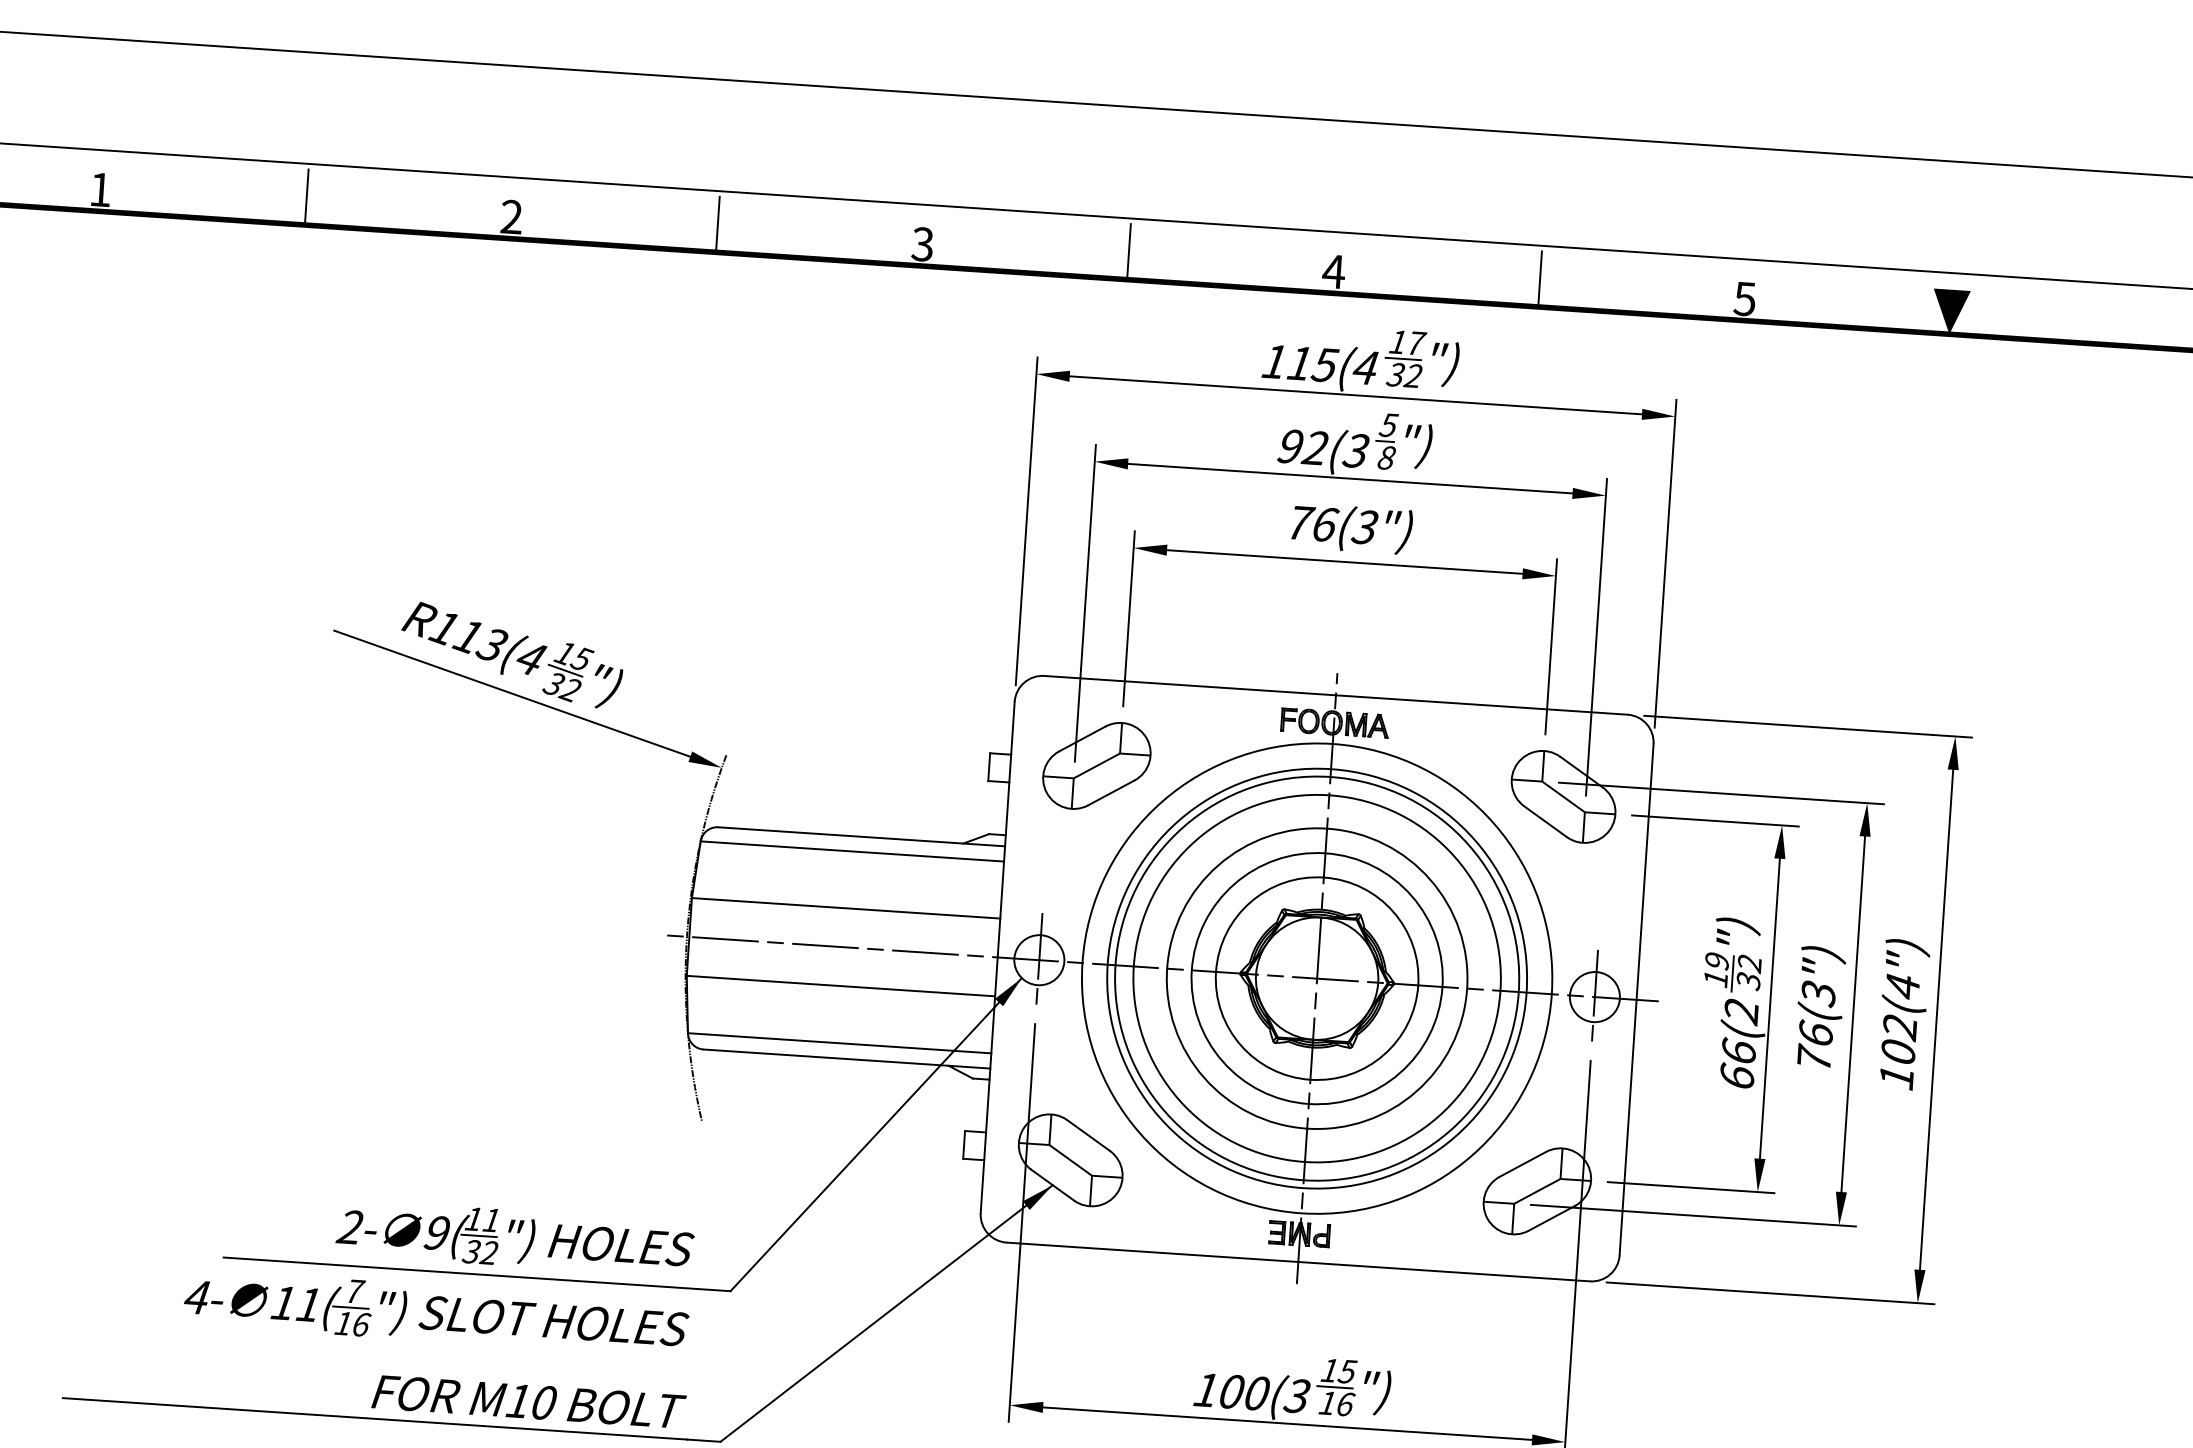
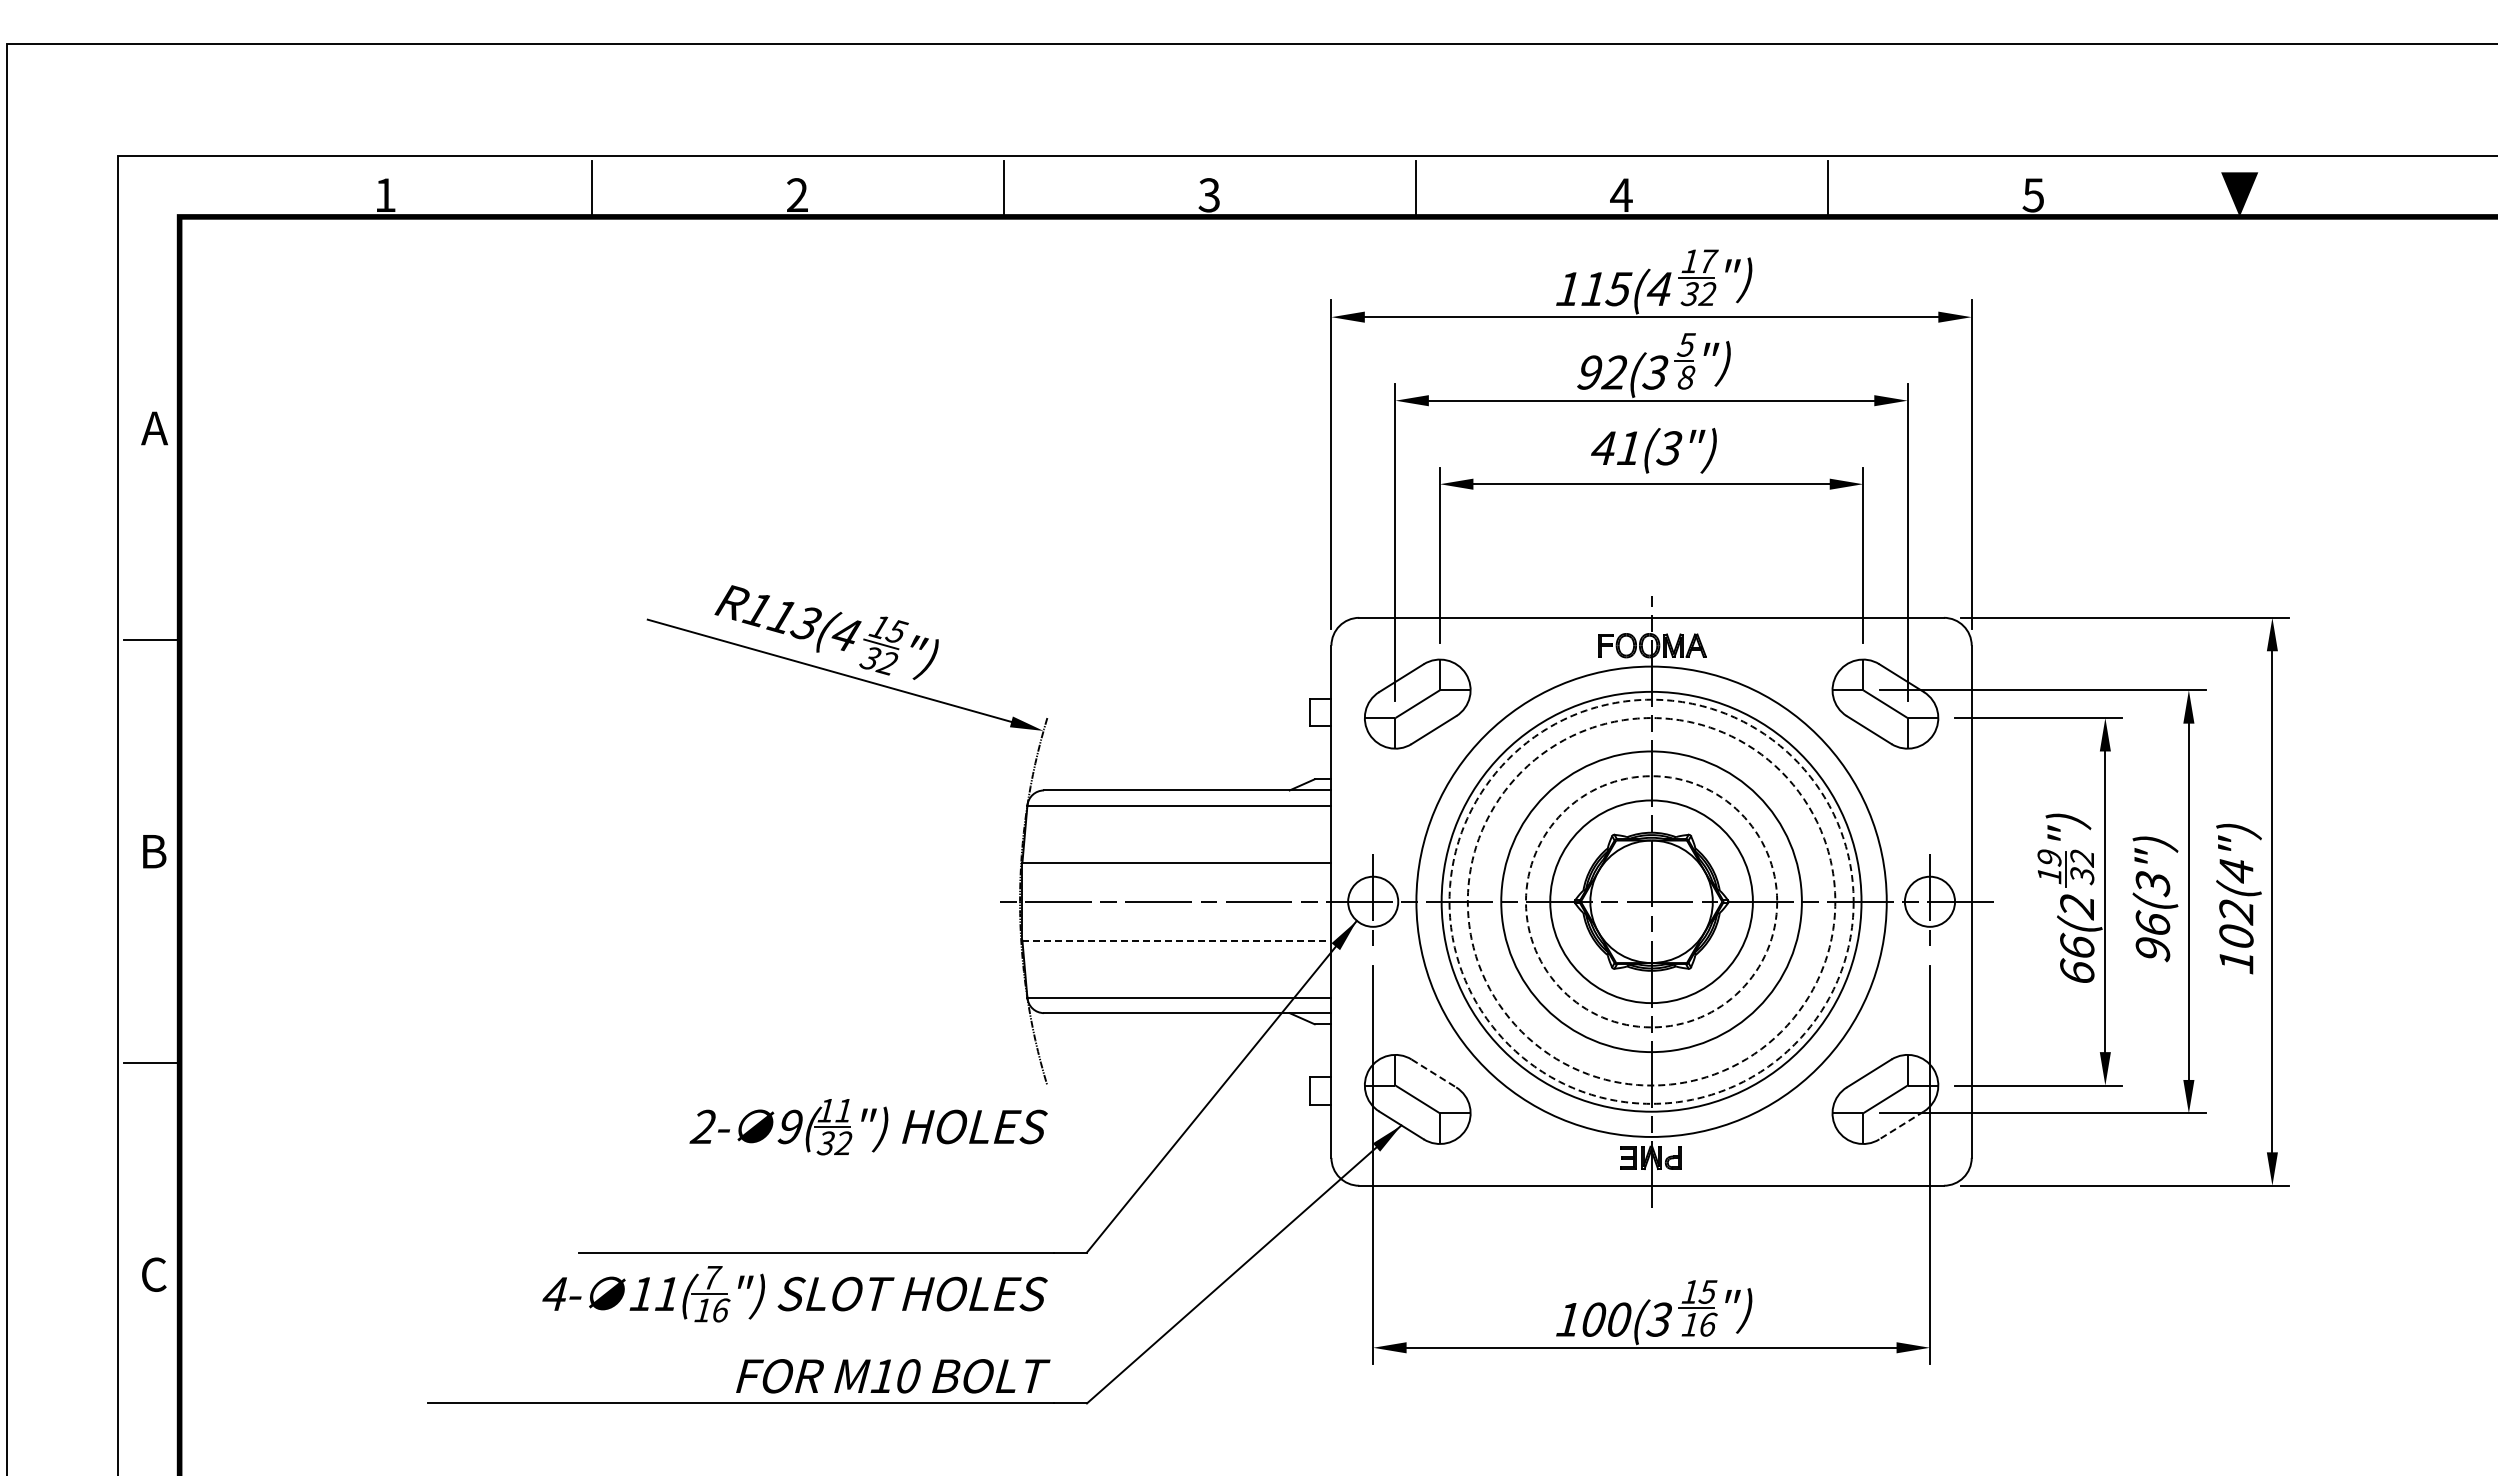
text: (1313, 524) -> (1617, 448), 76 -> 41
circle: (1317, 978) -> (1651, 901), solid -> dashed
circle: (1317, 978) -> (1651, 901), solid -> dashed
circle: (1317, 978) -> (1651, 901), solid -> dashed
line: (840, 985) -> (1176, 940), solid -> dashed
text: (1813, 1058) -> (2152, 948), 76 -> 96
line: (1089, 1135) -> (1434, 1073), solid -> dashed
line: (1551, 1218) -> (1901, 1125), solid -> dashed
part: (517, 1232) -> (870, 1121), moved

